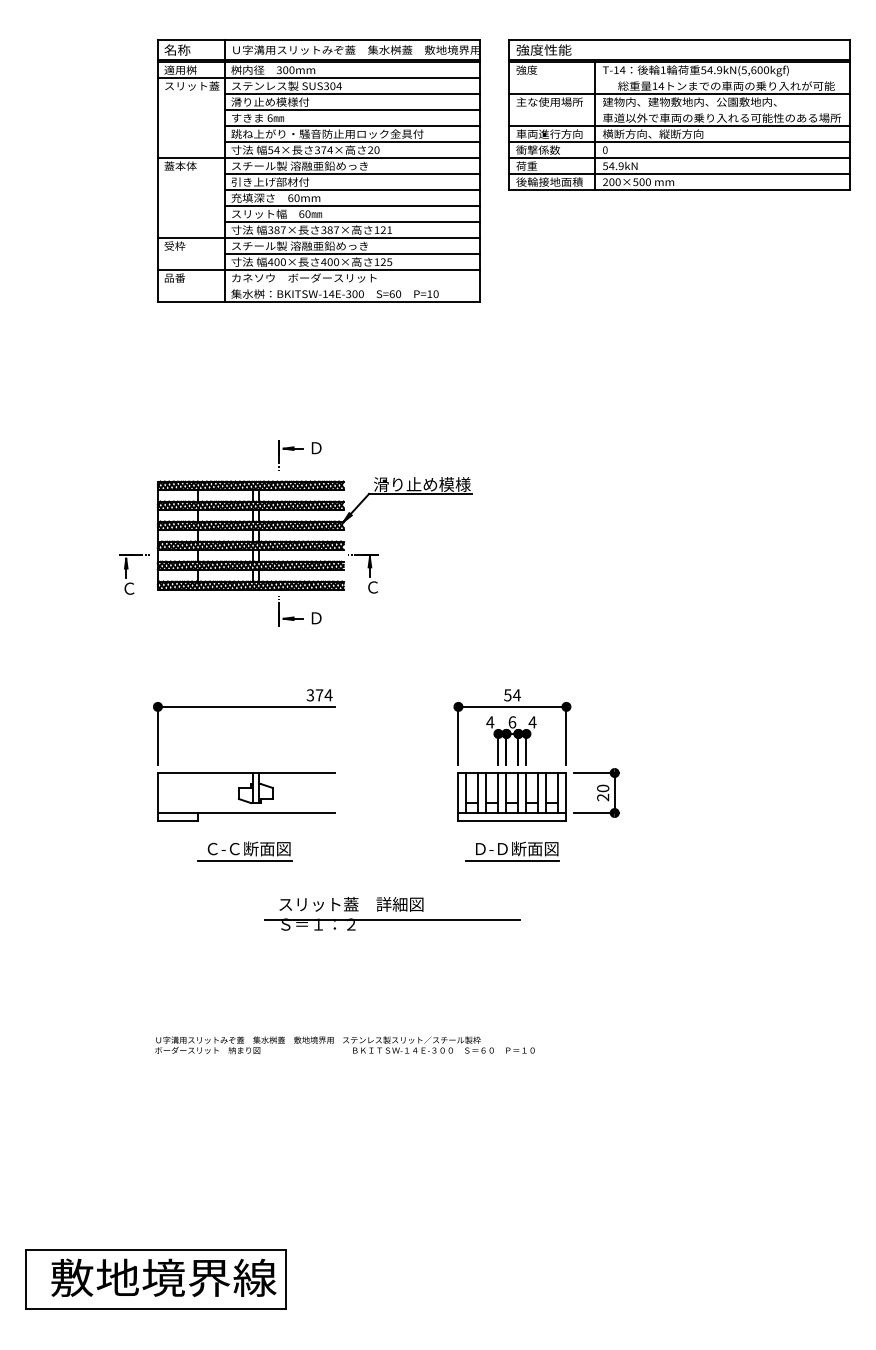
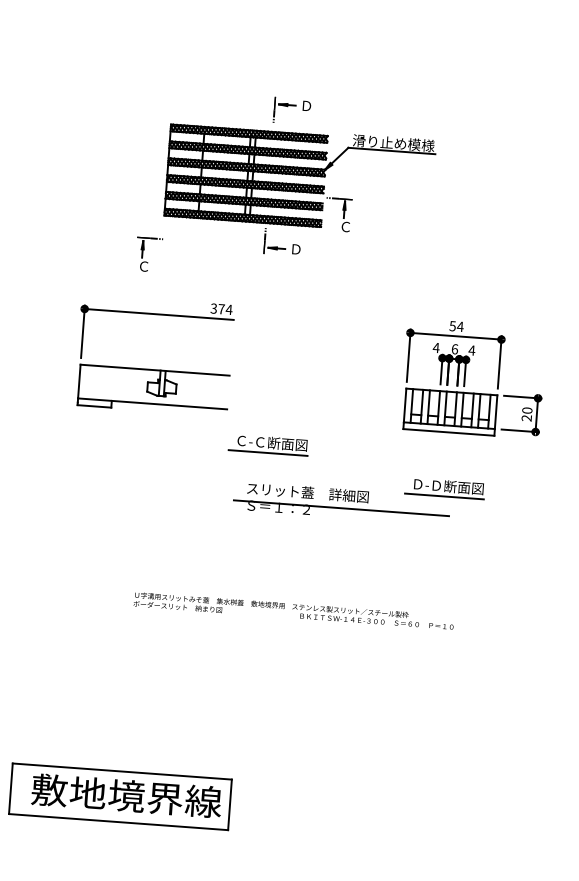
part: (128, 569) -> (144, 250), moved
part: (244, 772) -> (153, 369), moved
part: (244, 851) -> (268, 445), moved
part: (512, 851) -> (444, 488), moved

